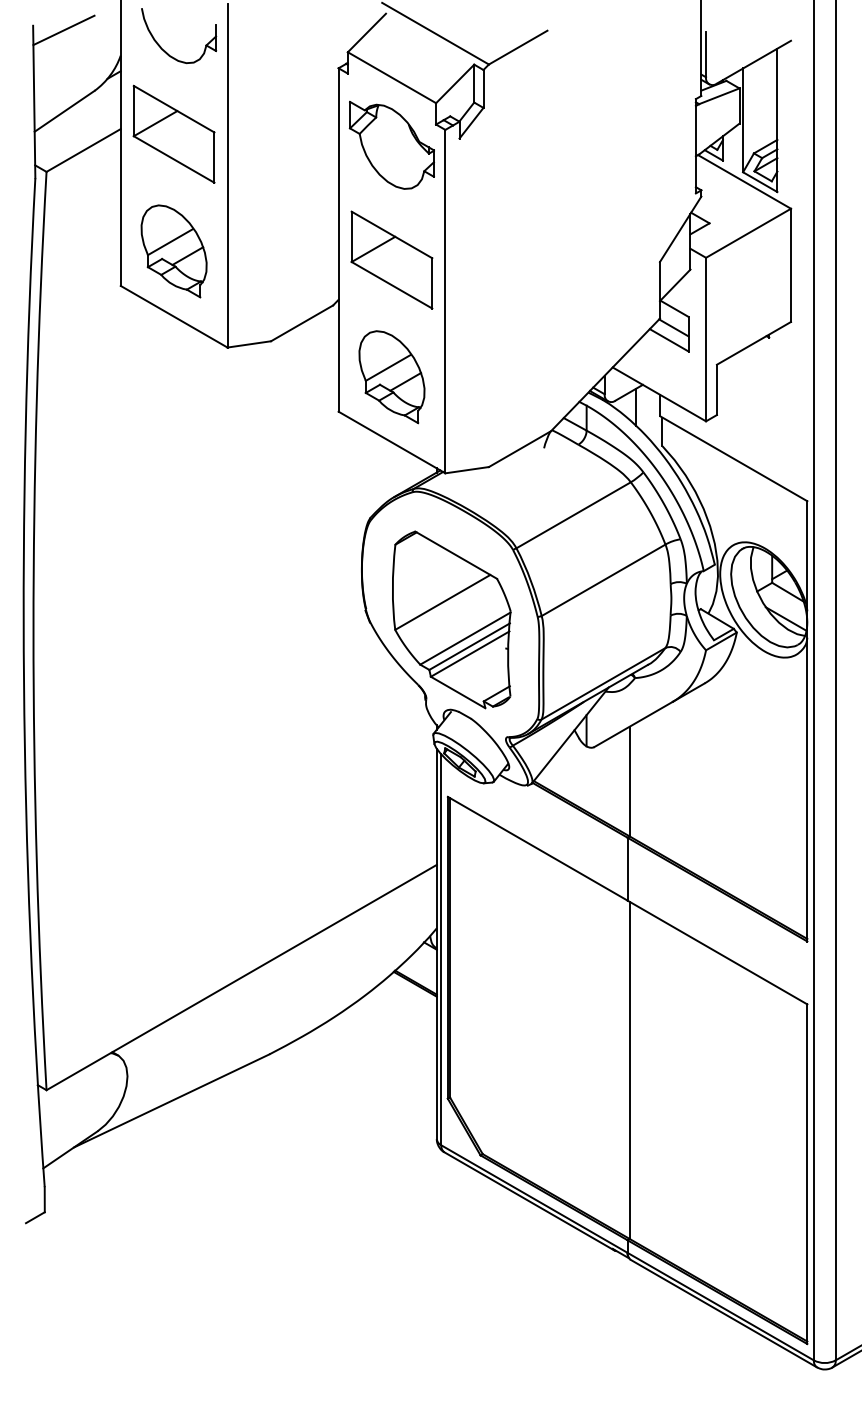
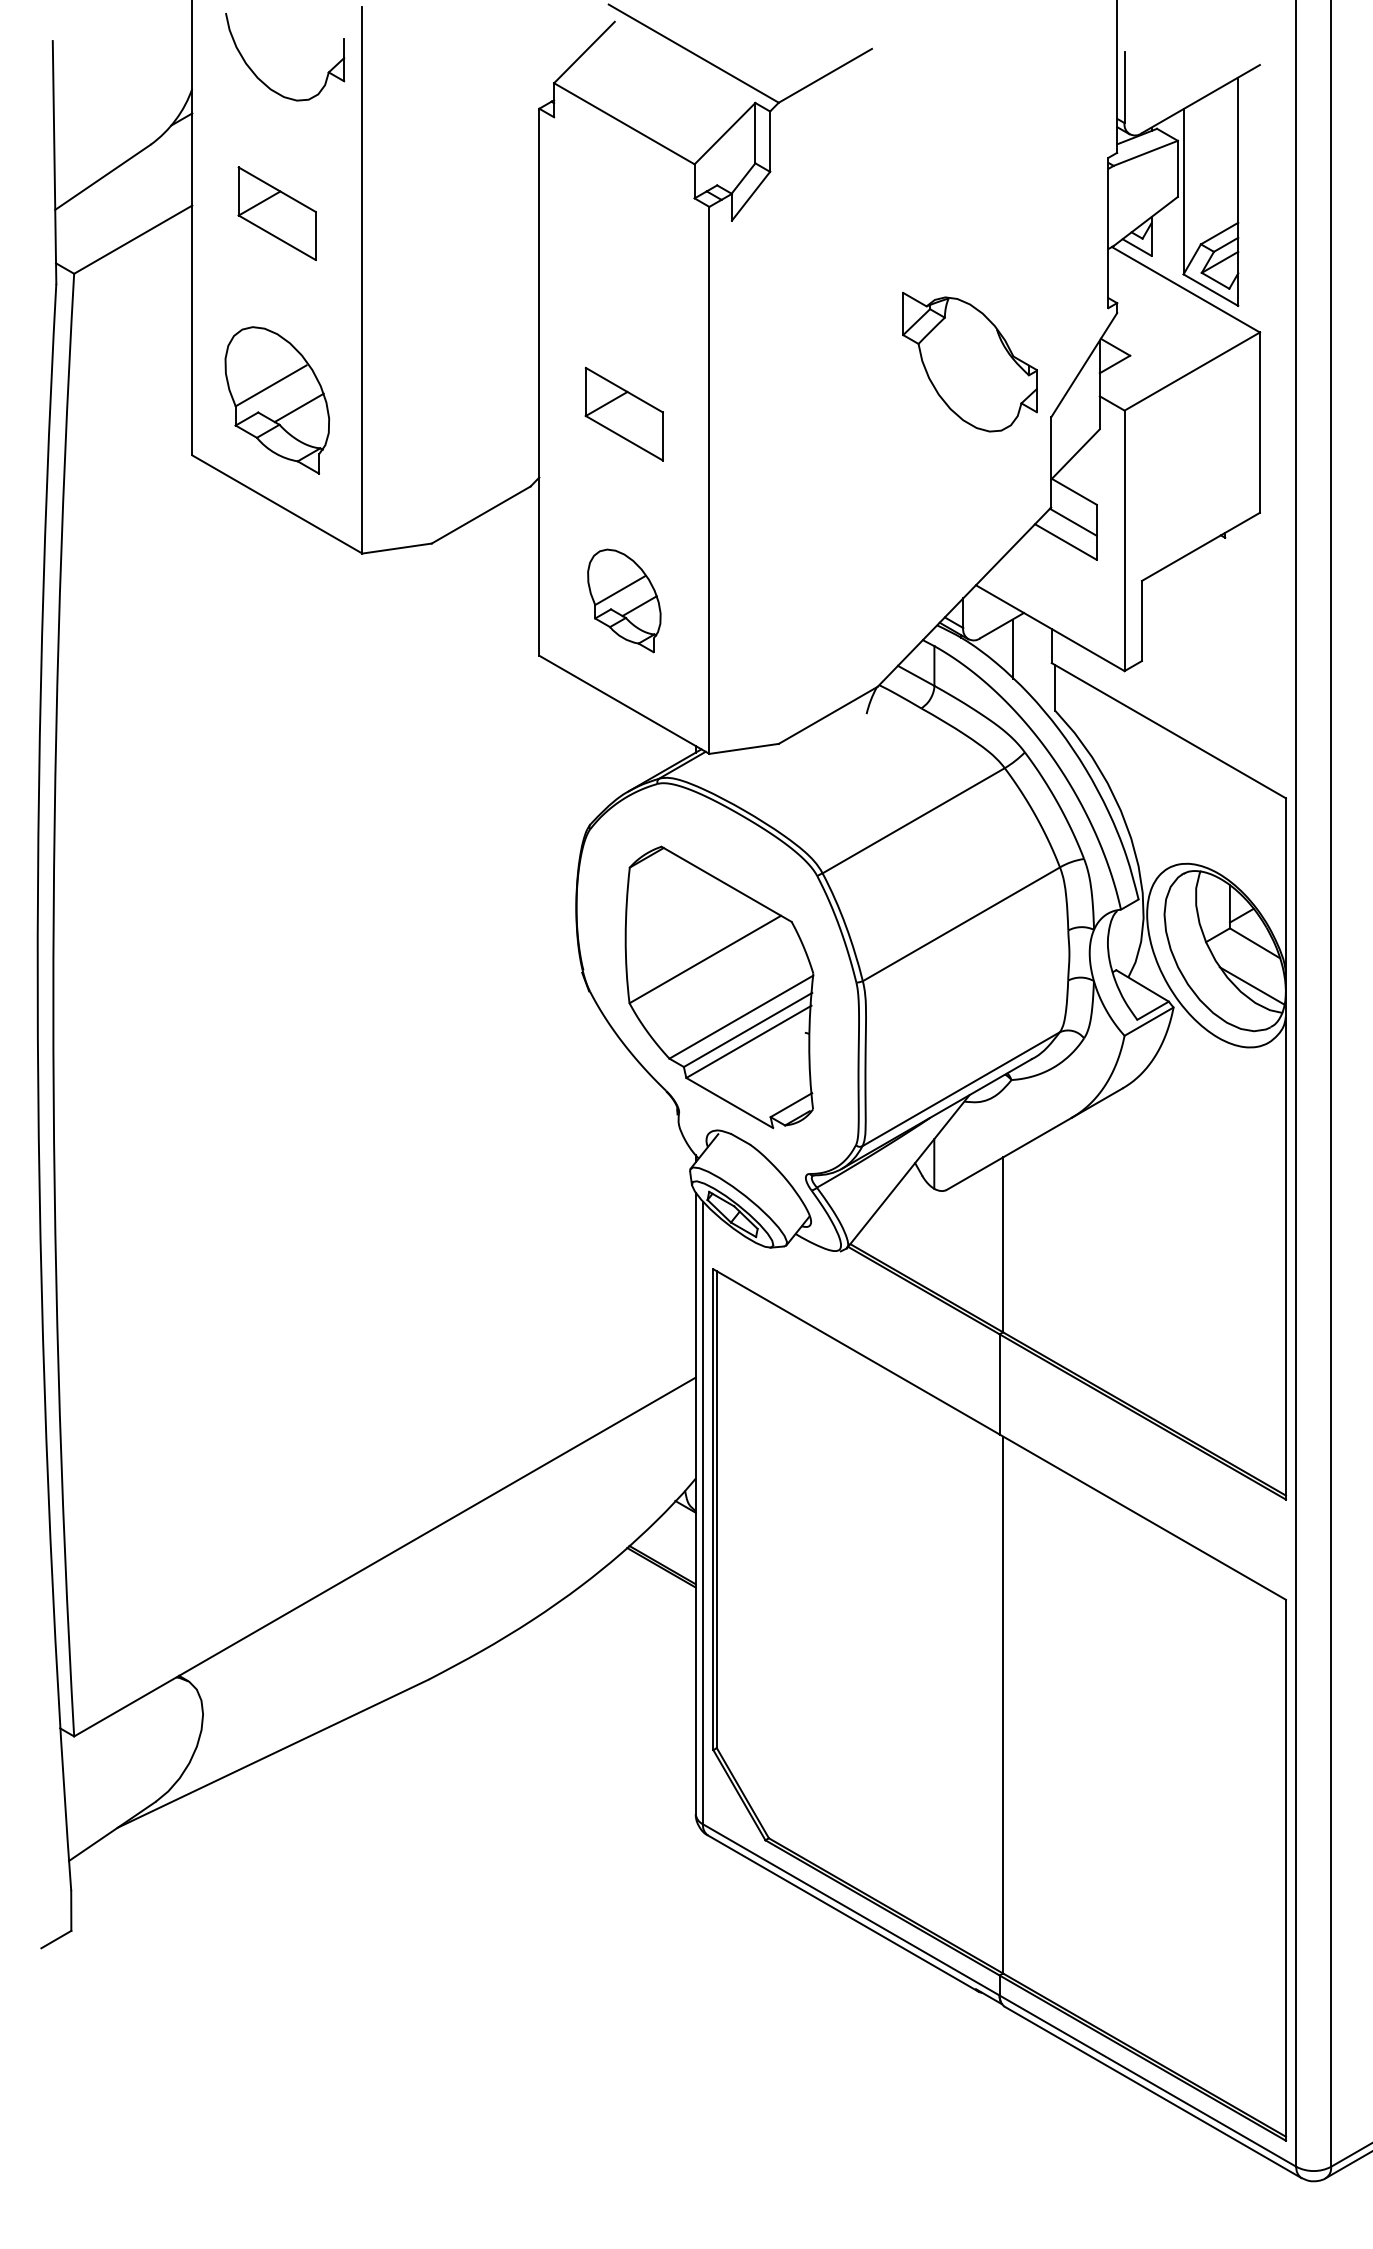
line: (63, 30) -> (101, 48), removed
part: (173, 133) -> (276, 212), size x0.6
part: (391, 144) -> (969, 360), moved
part: (391, 259) -> (623, 413), size x0.6
part: (391, 377) -> (623, 601), size x0.7

